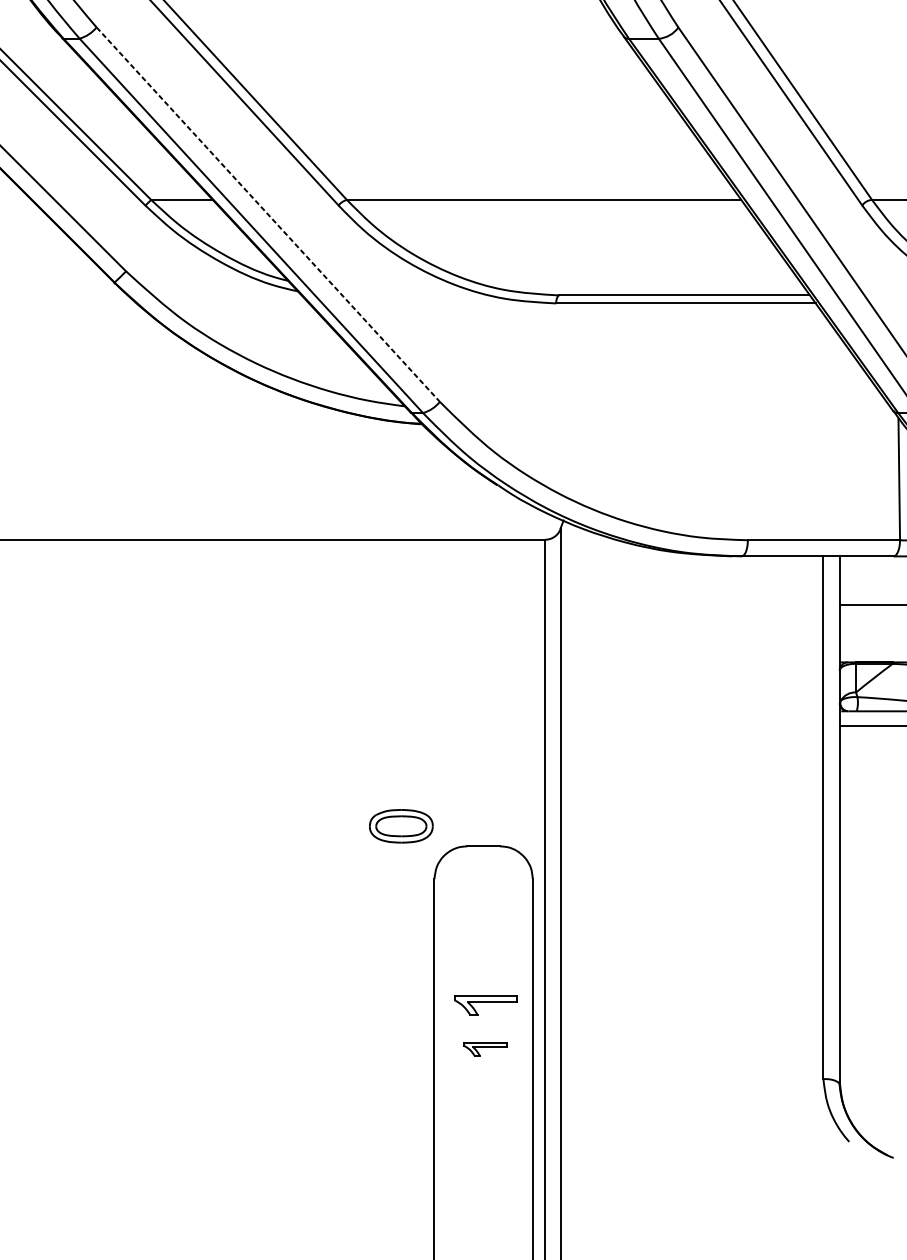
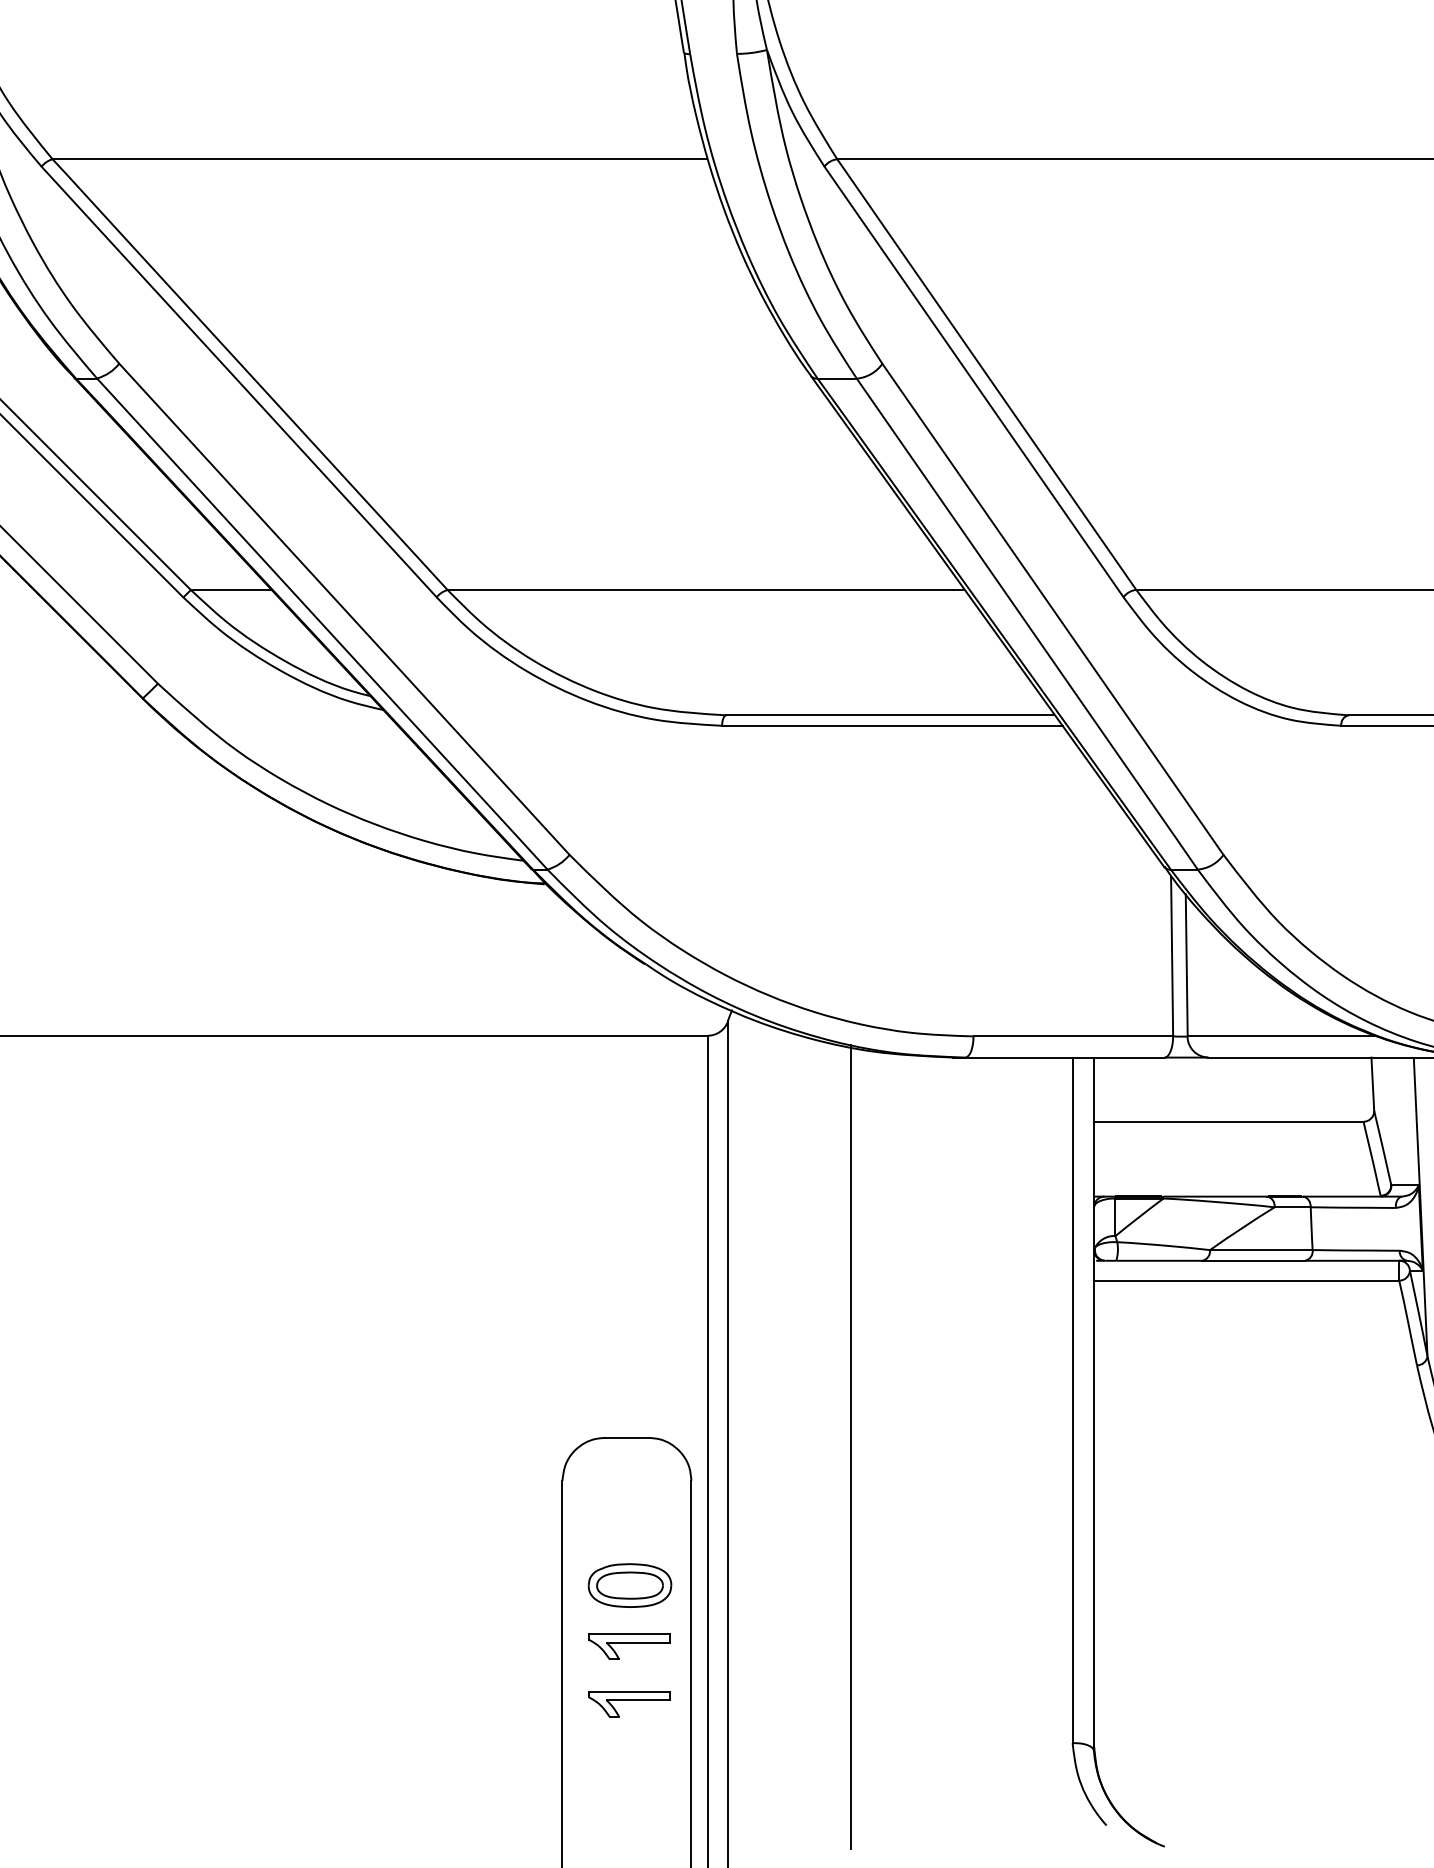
line: (268, 214) -> (344, 609), dashed -> solid
part: (400, 826) -> (629, 1585), moved
line: (654, 852) -> (850, 1446), added
part: (485, 1049) -> (629, 1704), size x1.43

